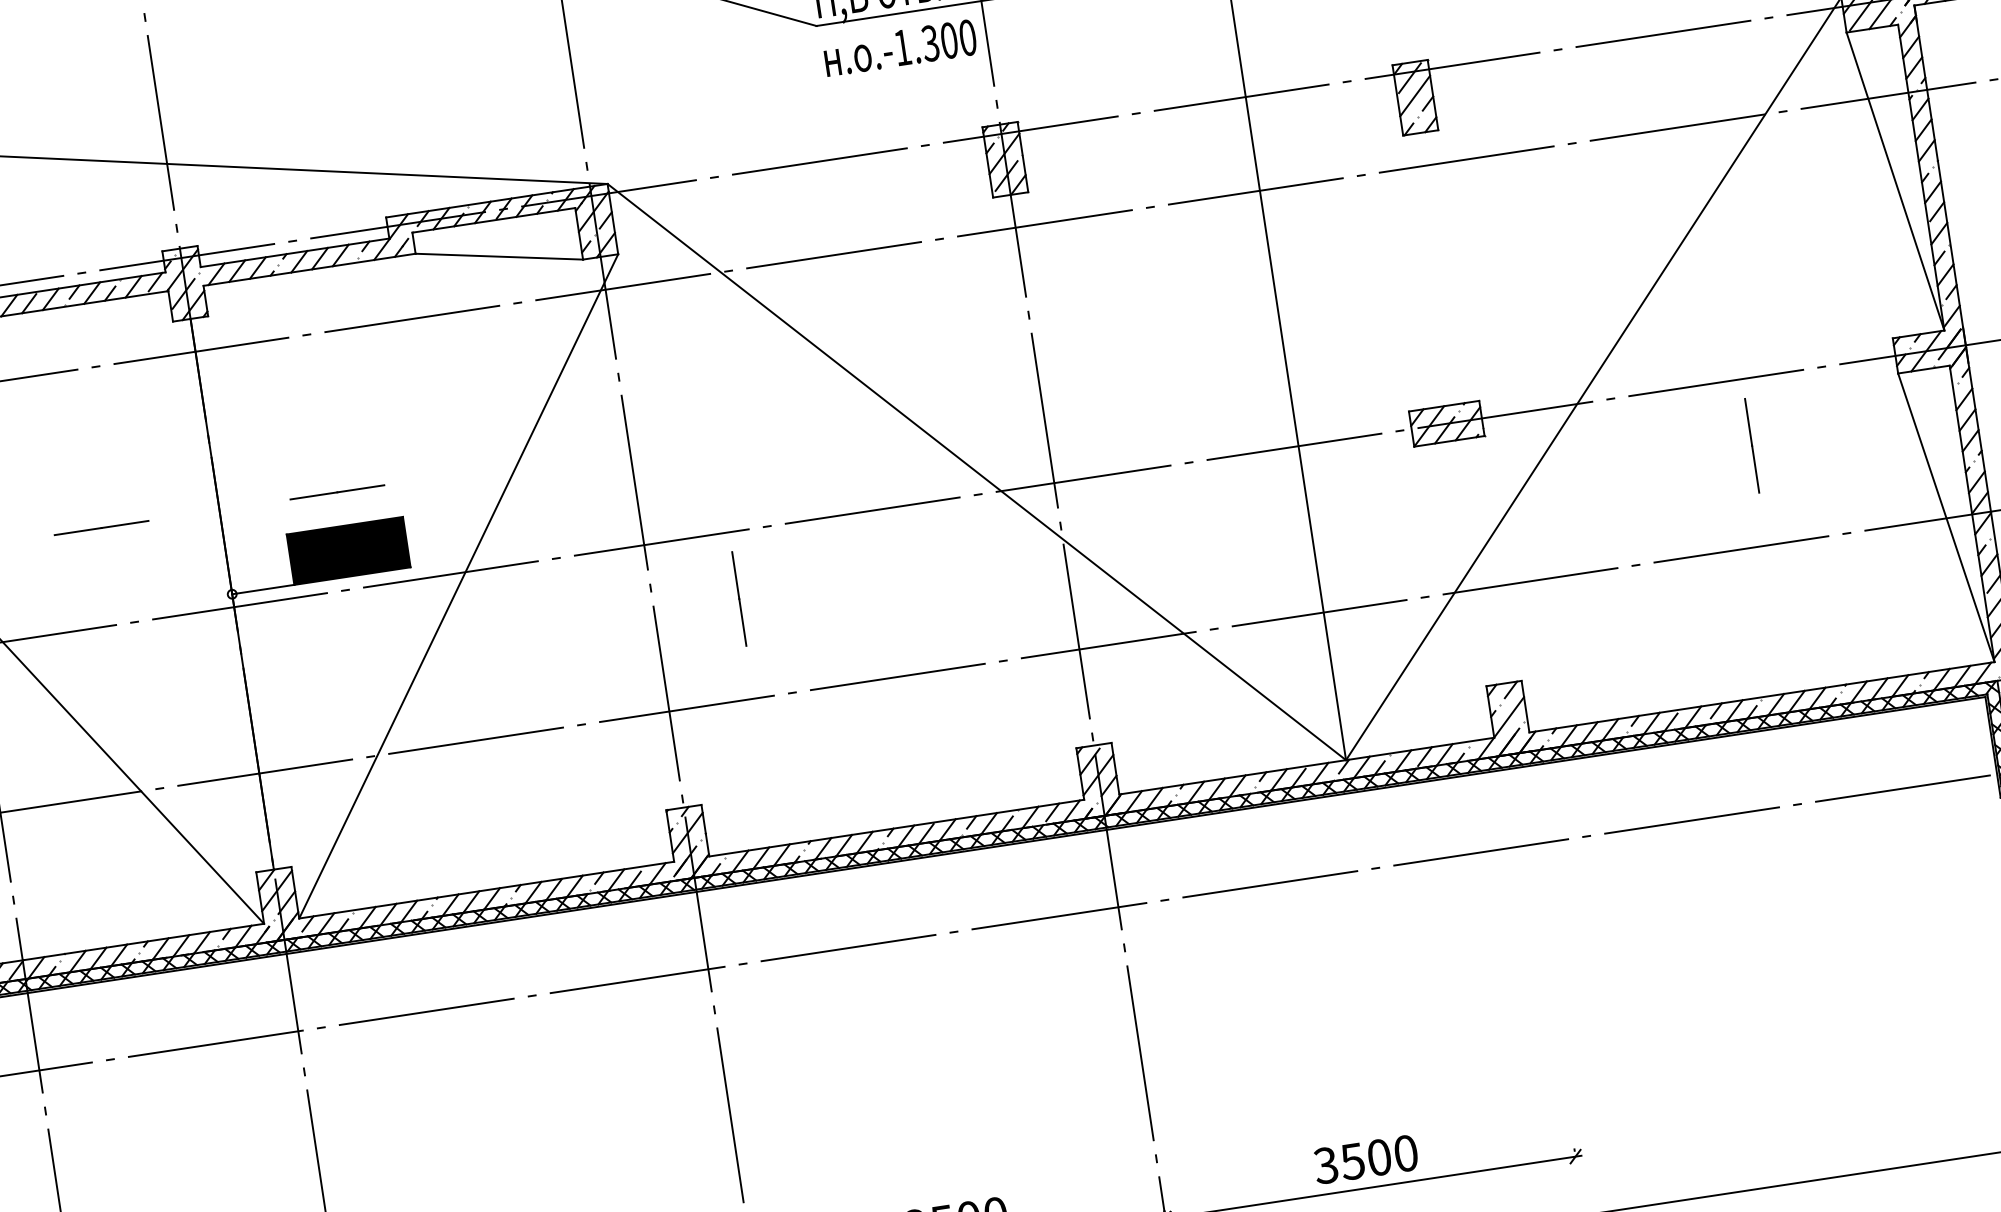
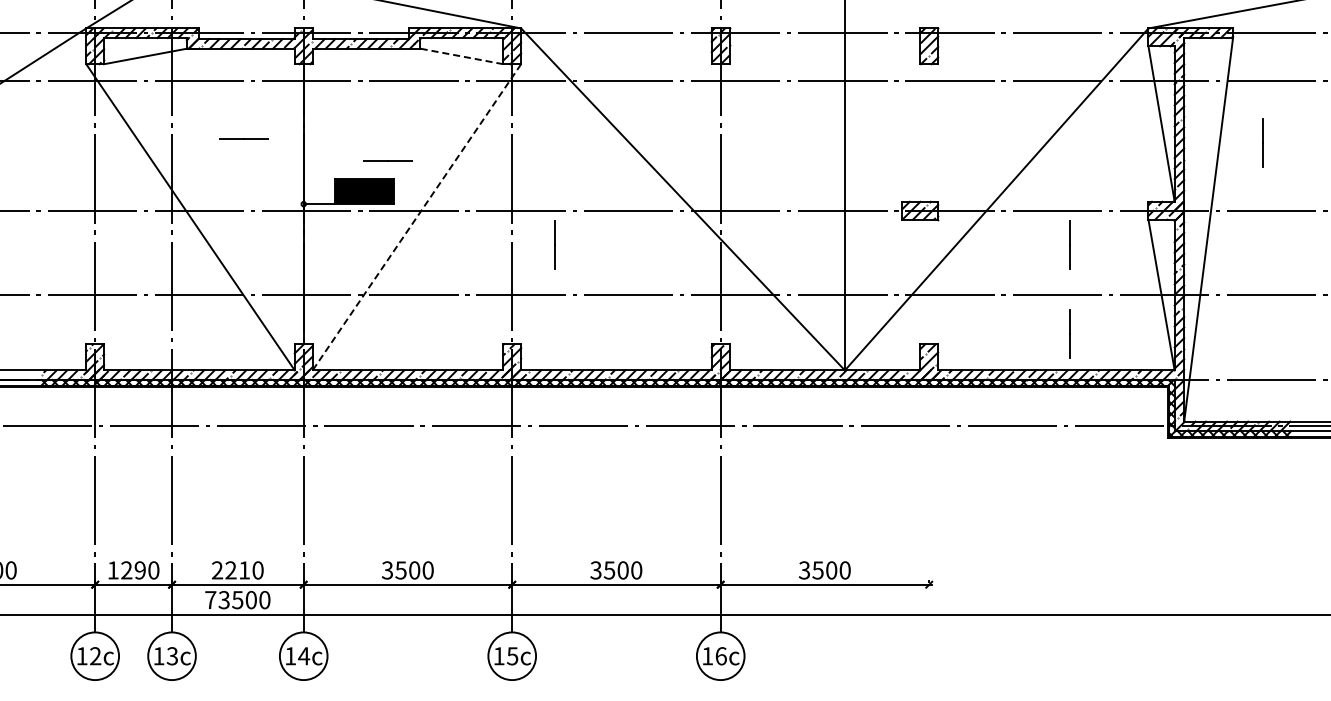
line: (498, 256) -> (461, 56), solid -> dashed
line: (336, 490) -> (387, 160), moved
line: (100, 526) -> (243, 138), moved
line: (457, 586) -> (416, 217), solid -> dashed
line: (1776, 620) -> (1069, 333), added

